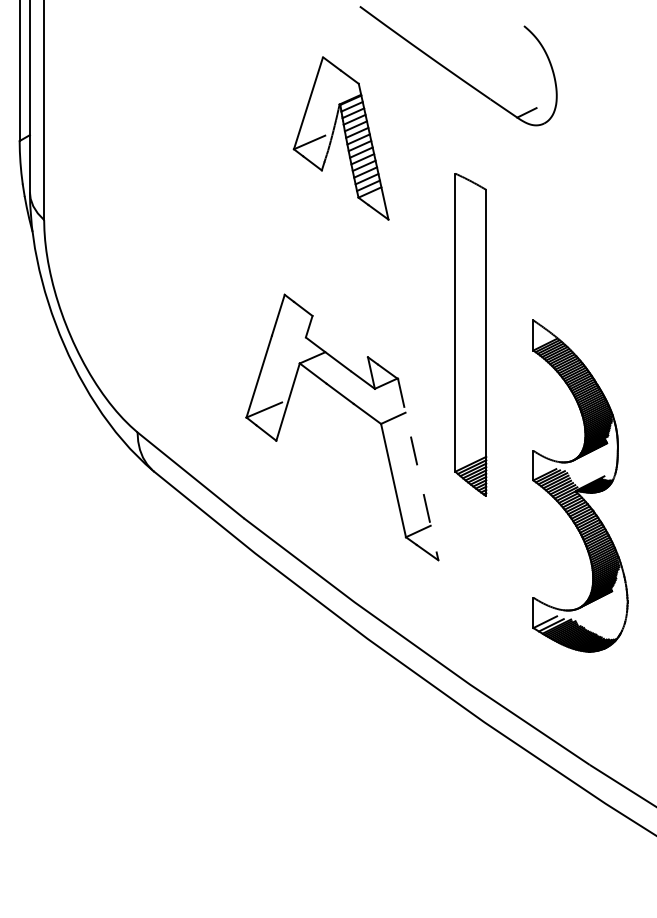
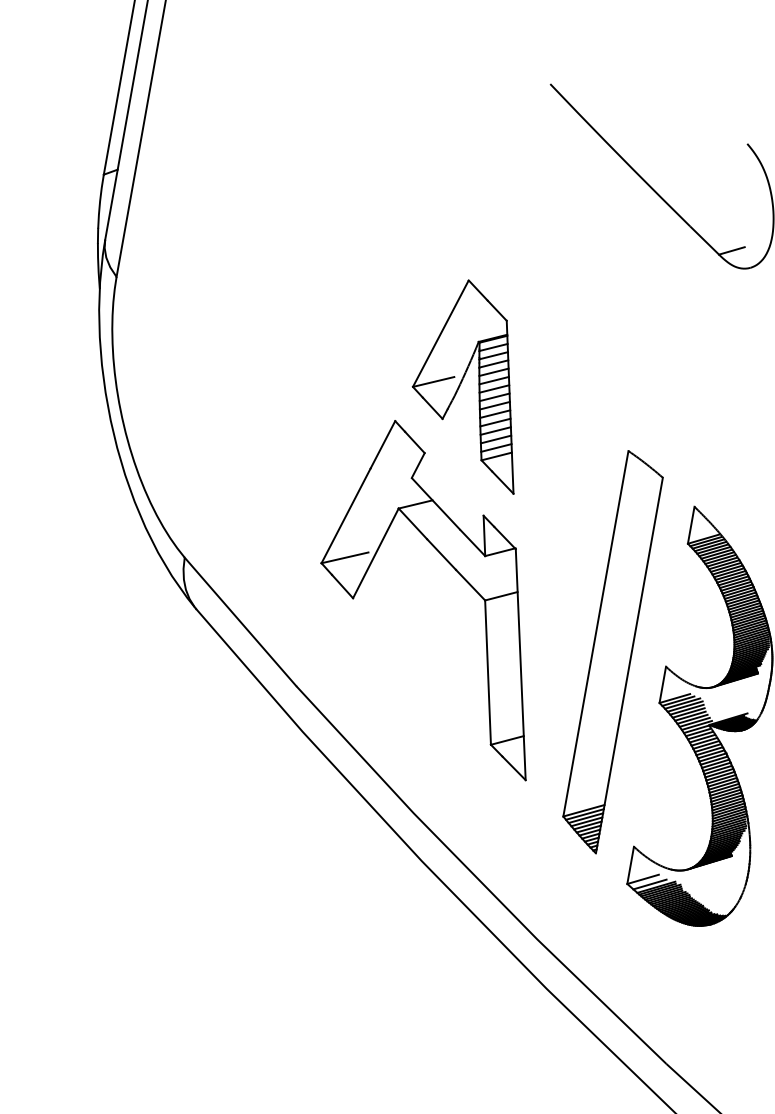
part: (340, 138) -> (472, 383), moved
part: (470, 334) -> (611, 651), moved
line: (418, 469) -> (521, 664), dashed -> solid

